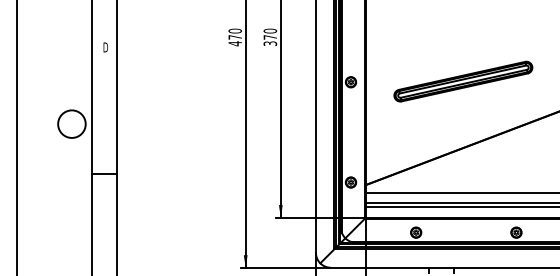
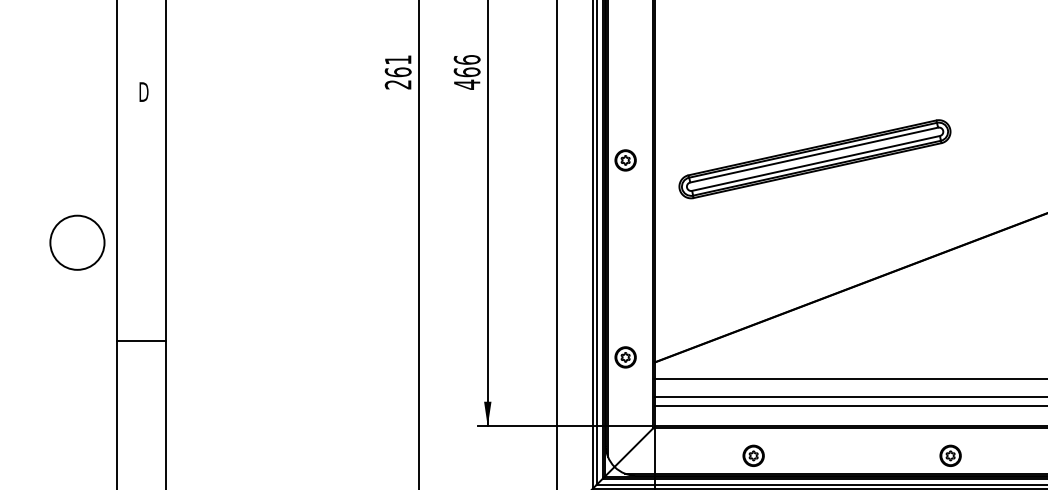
text: (234, 37) -> (396, 72), 470 -> 261
text: (270, 37) -> (467, 72), 370 -> 466
part: (463, 81) -> (815, 158), moved

